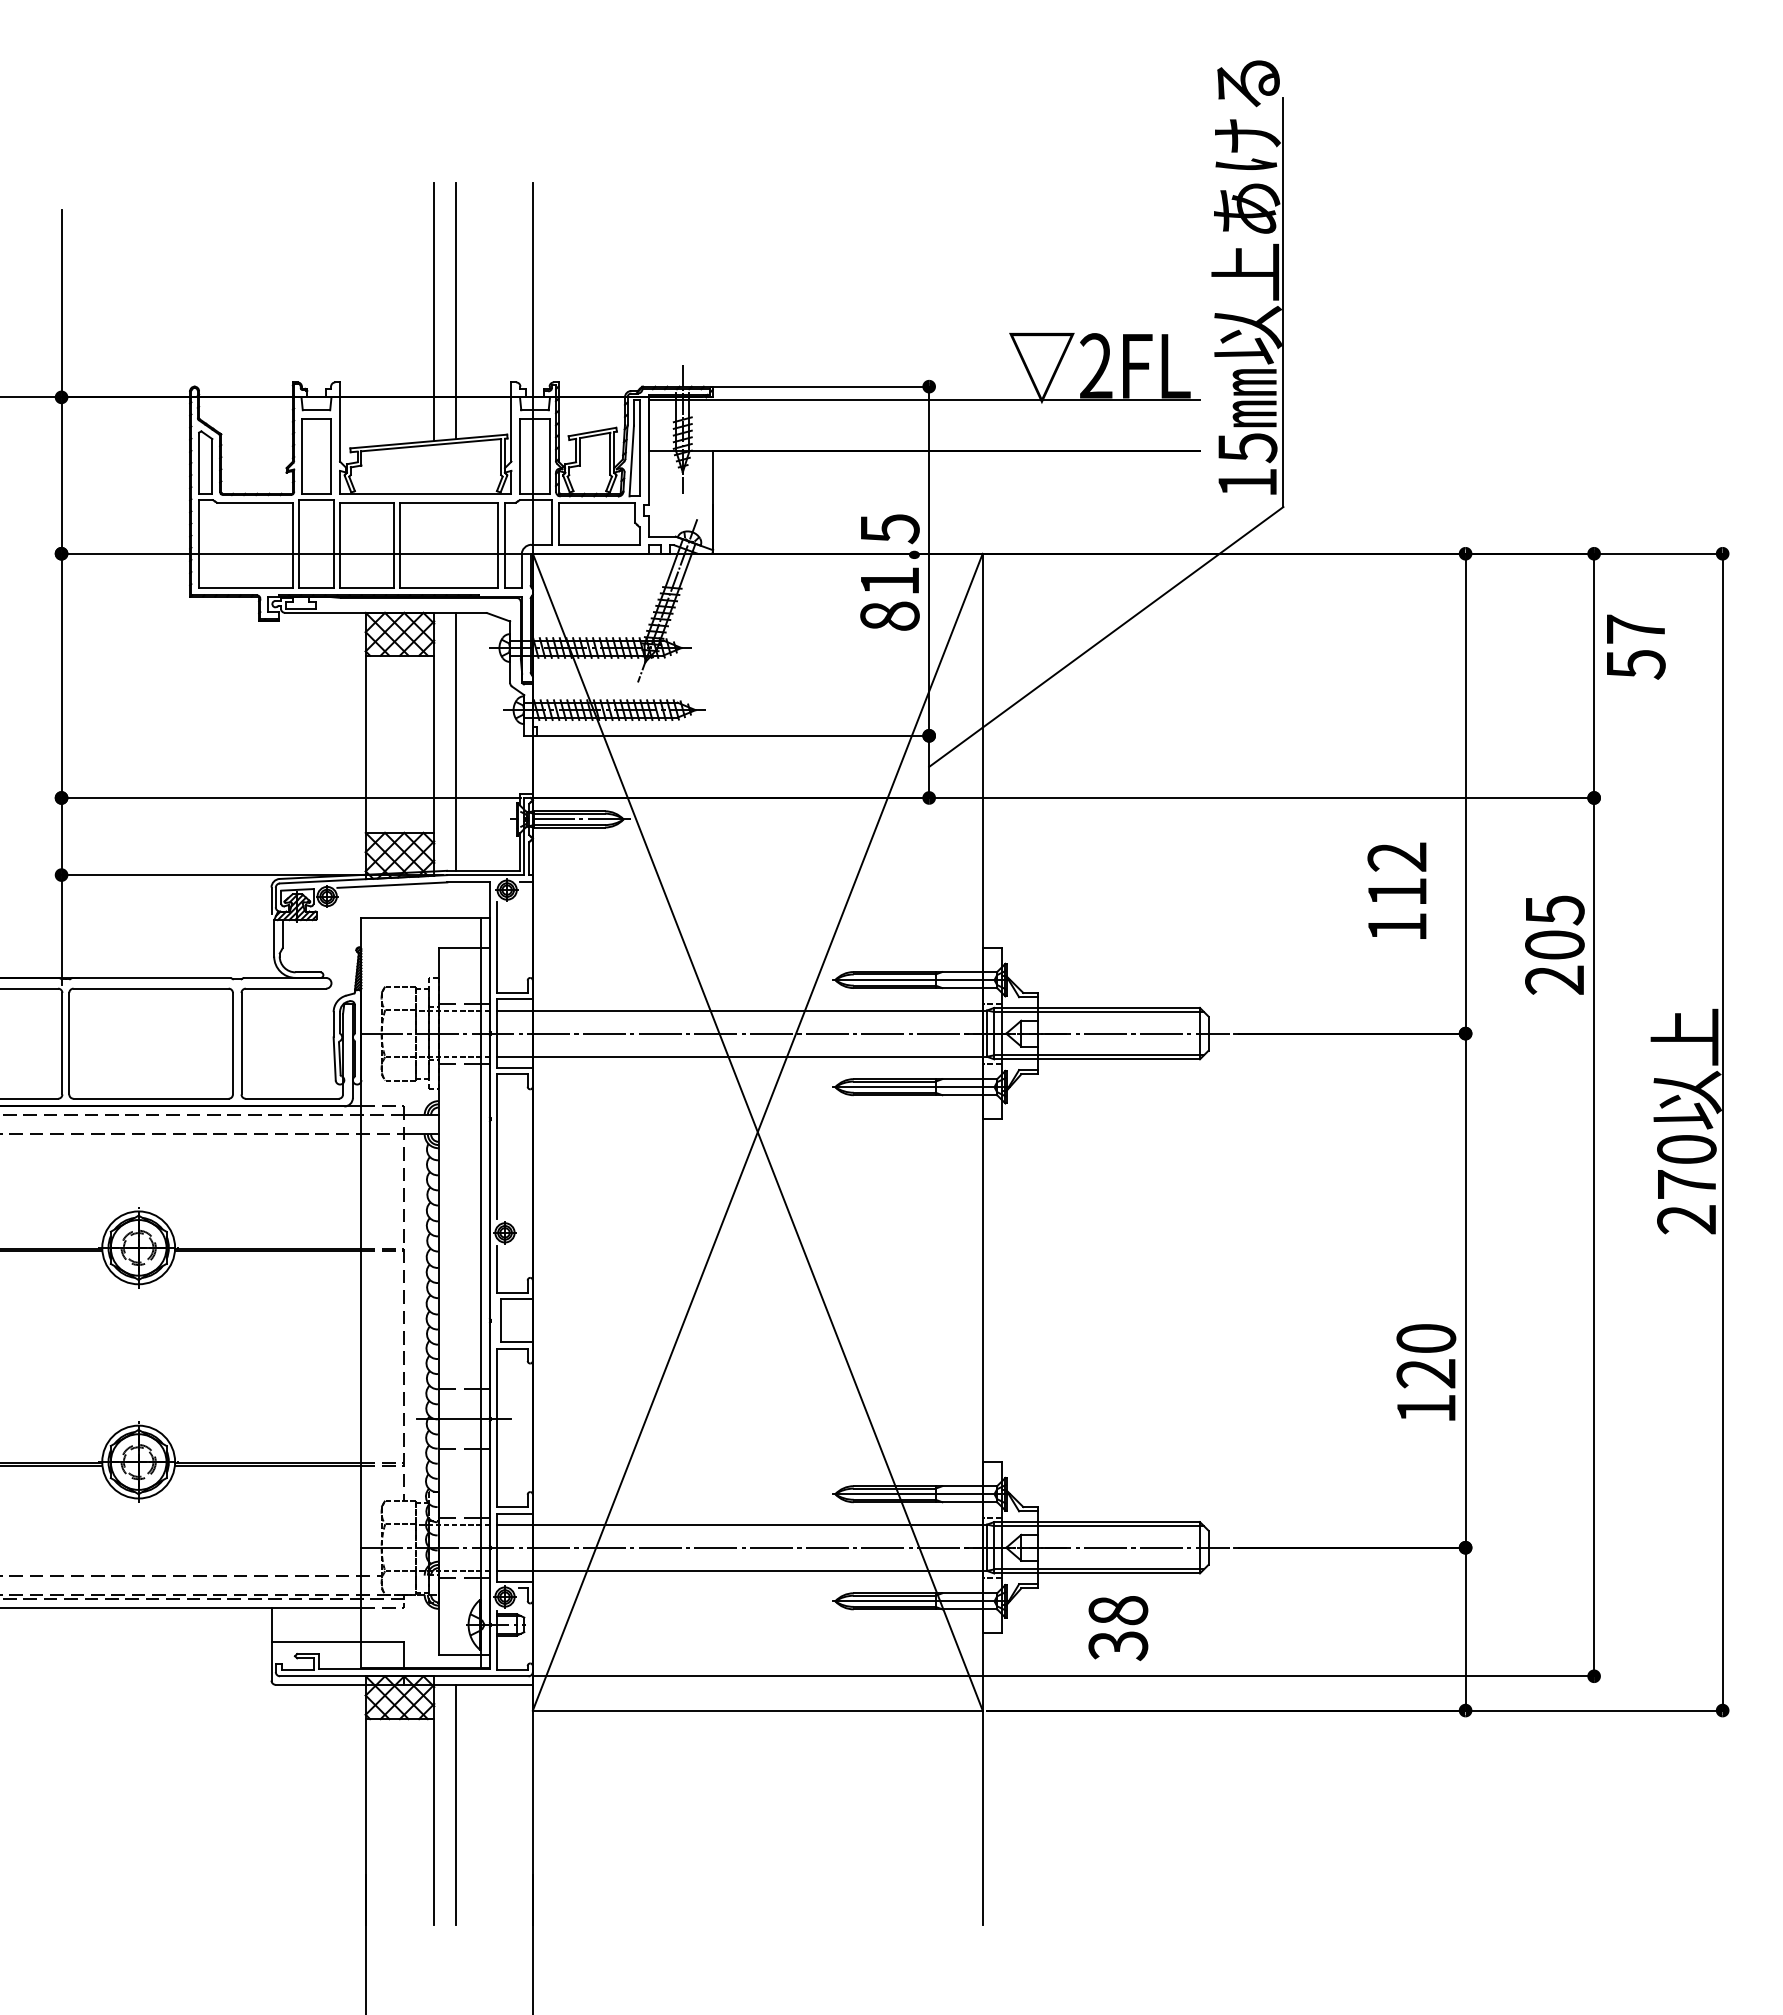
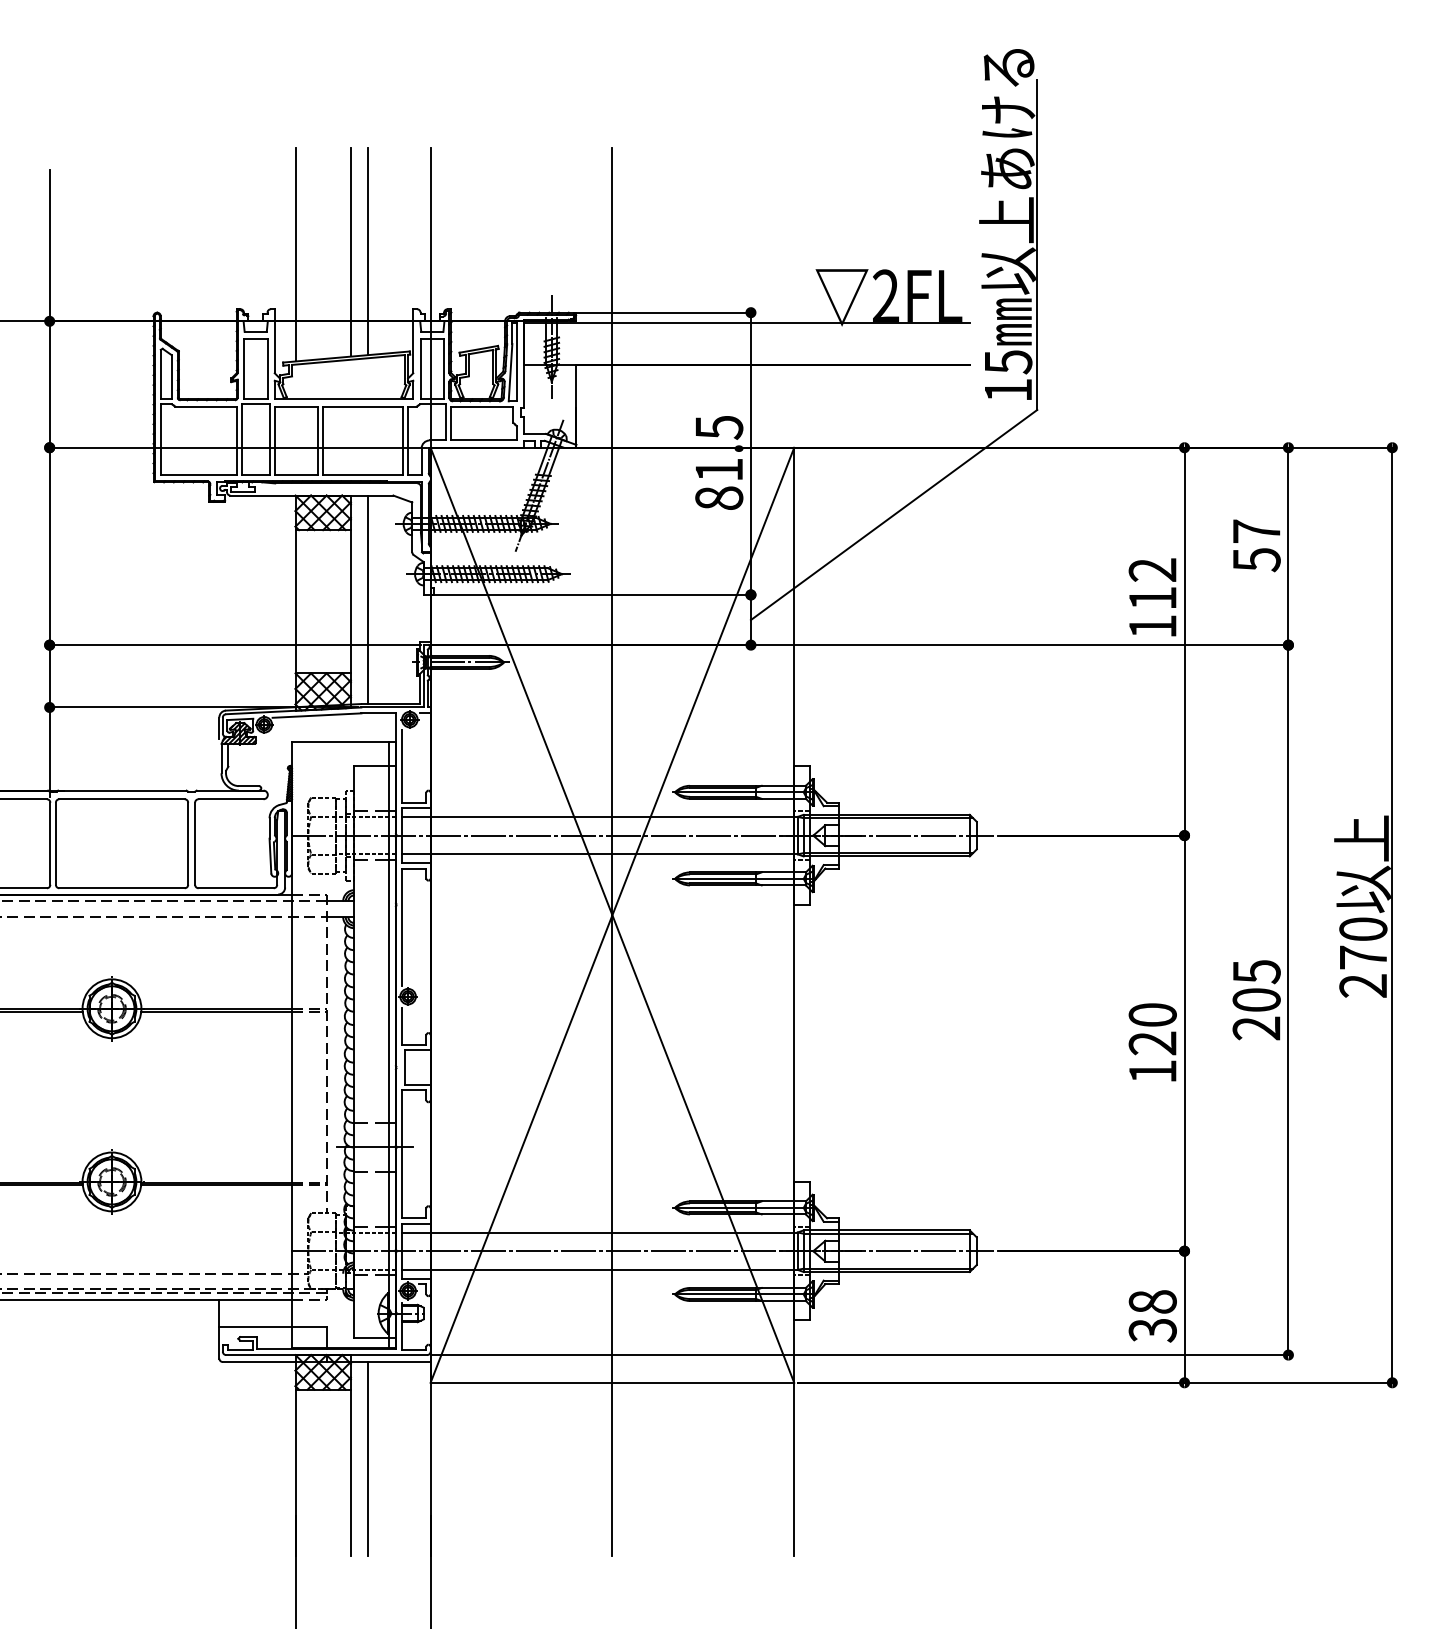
line: (365, 314) -> (295, 254), added
text: (1636, 646) -> (1257, 545), moved
text: (1396, 890) -> (1152, 597), moved
text: (1554, 944) -> (1256, 999), moved
line: (757, 1053) -> (612, 851), added
text: (1426, 1372) -> (1152, 1042), moved
text: (1118, 1628) -> (1152, 1316), moved

